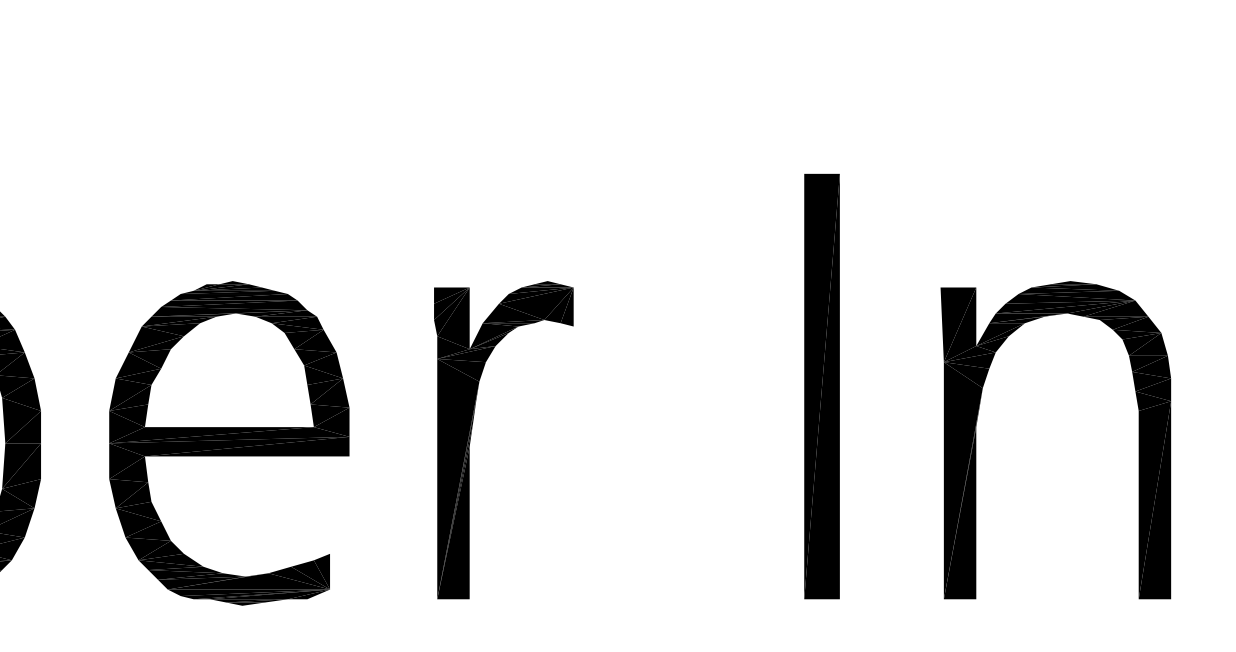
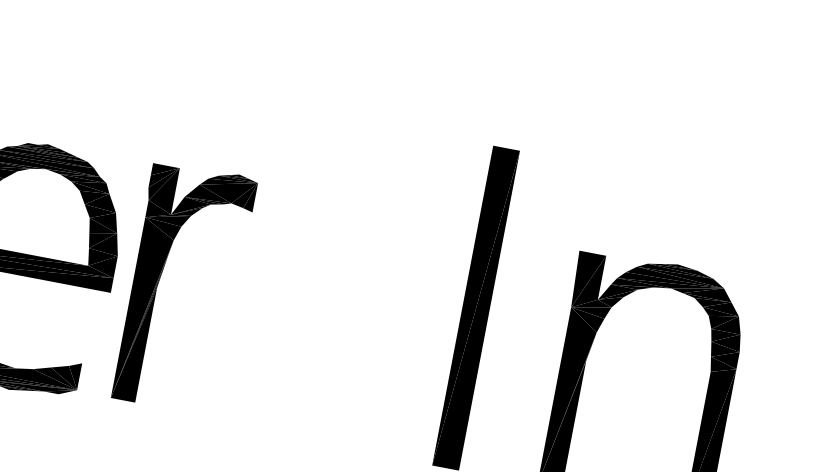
part: (471, 436) -> (159, 280), moved

